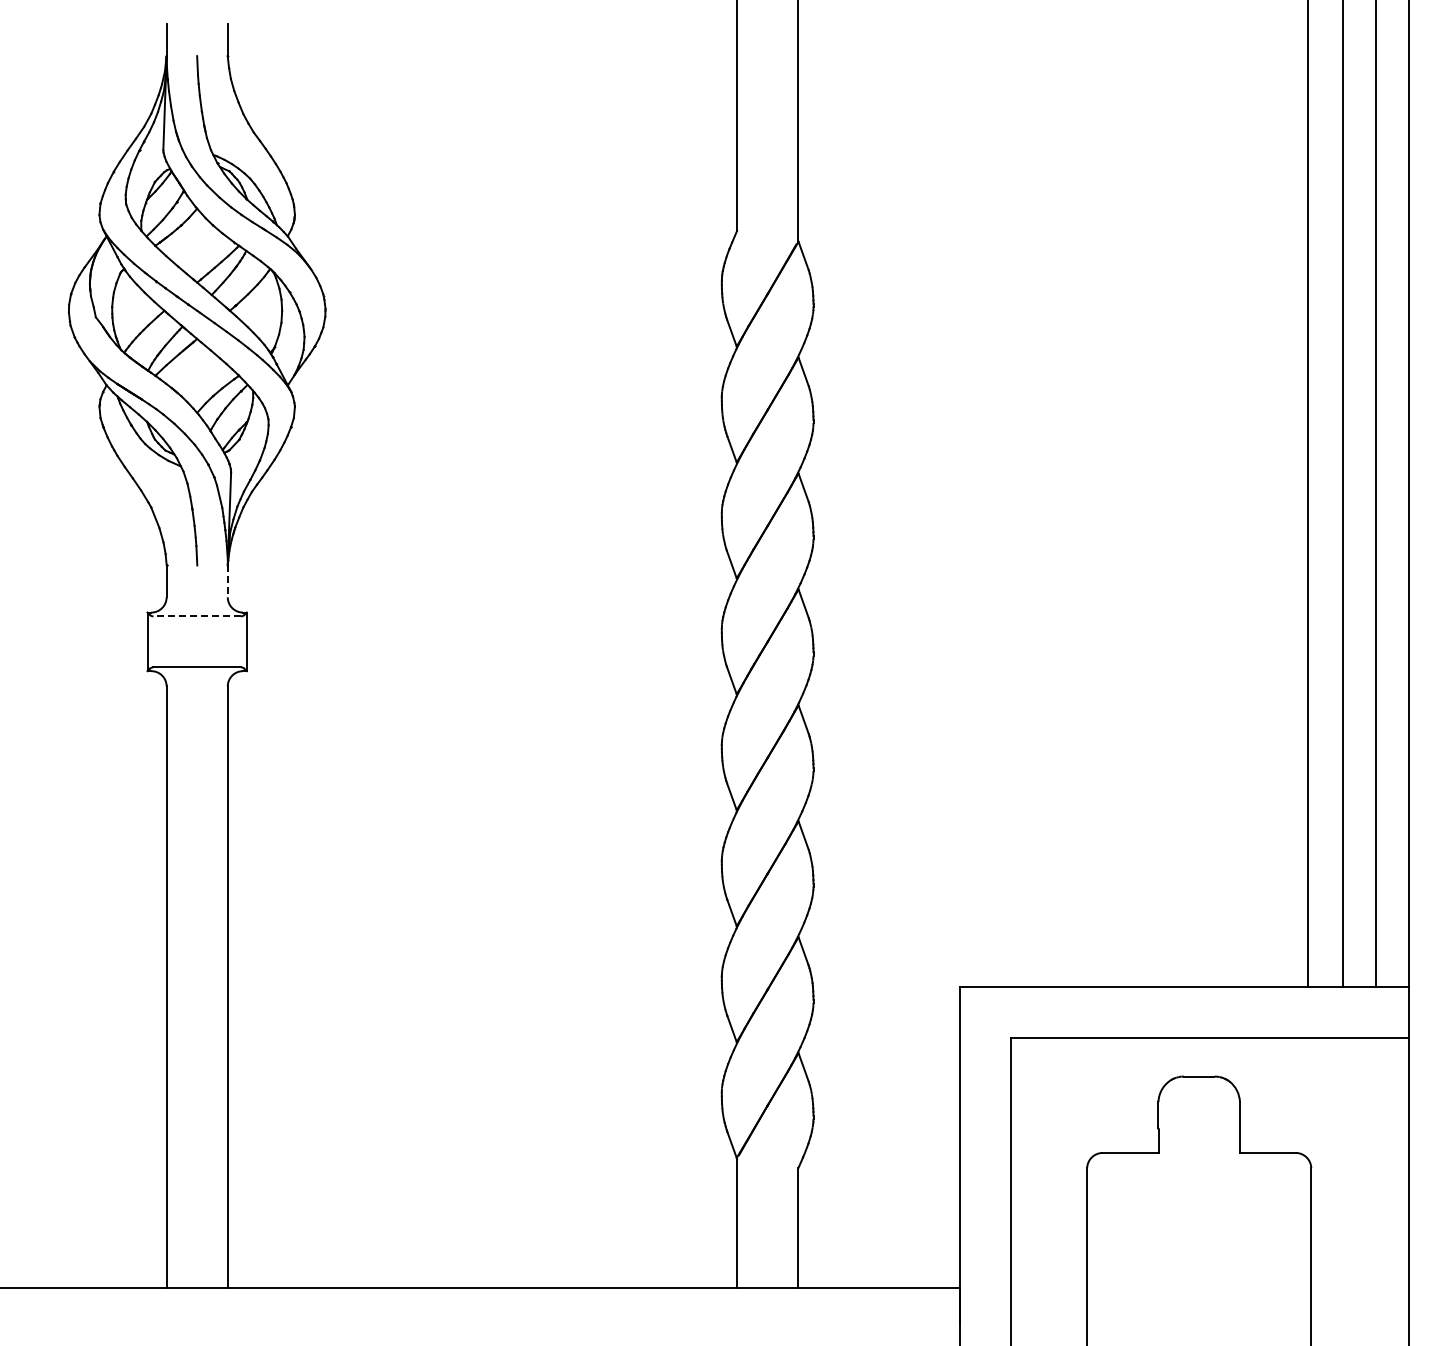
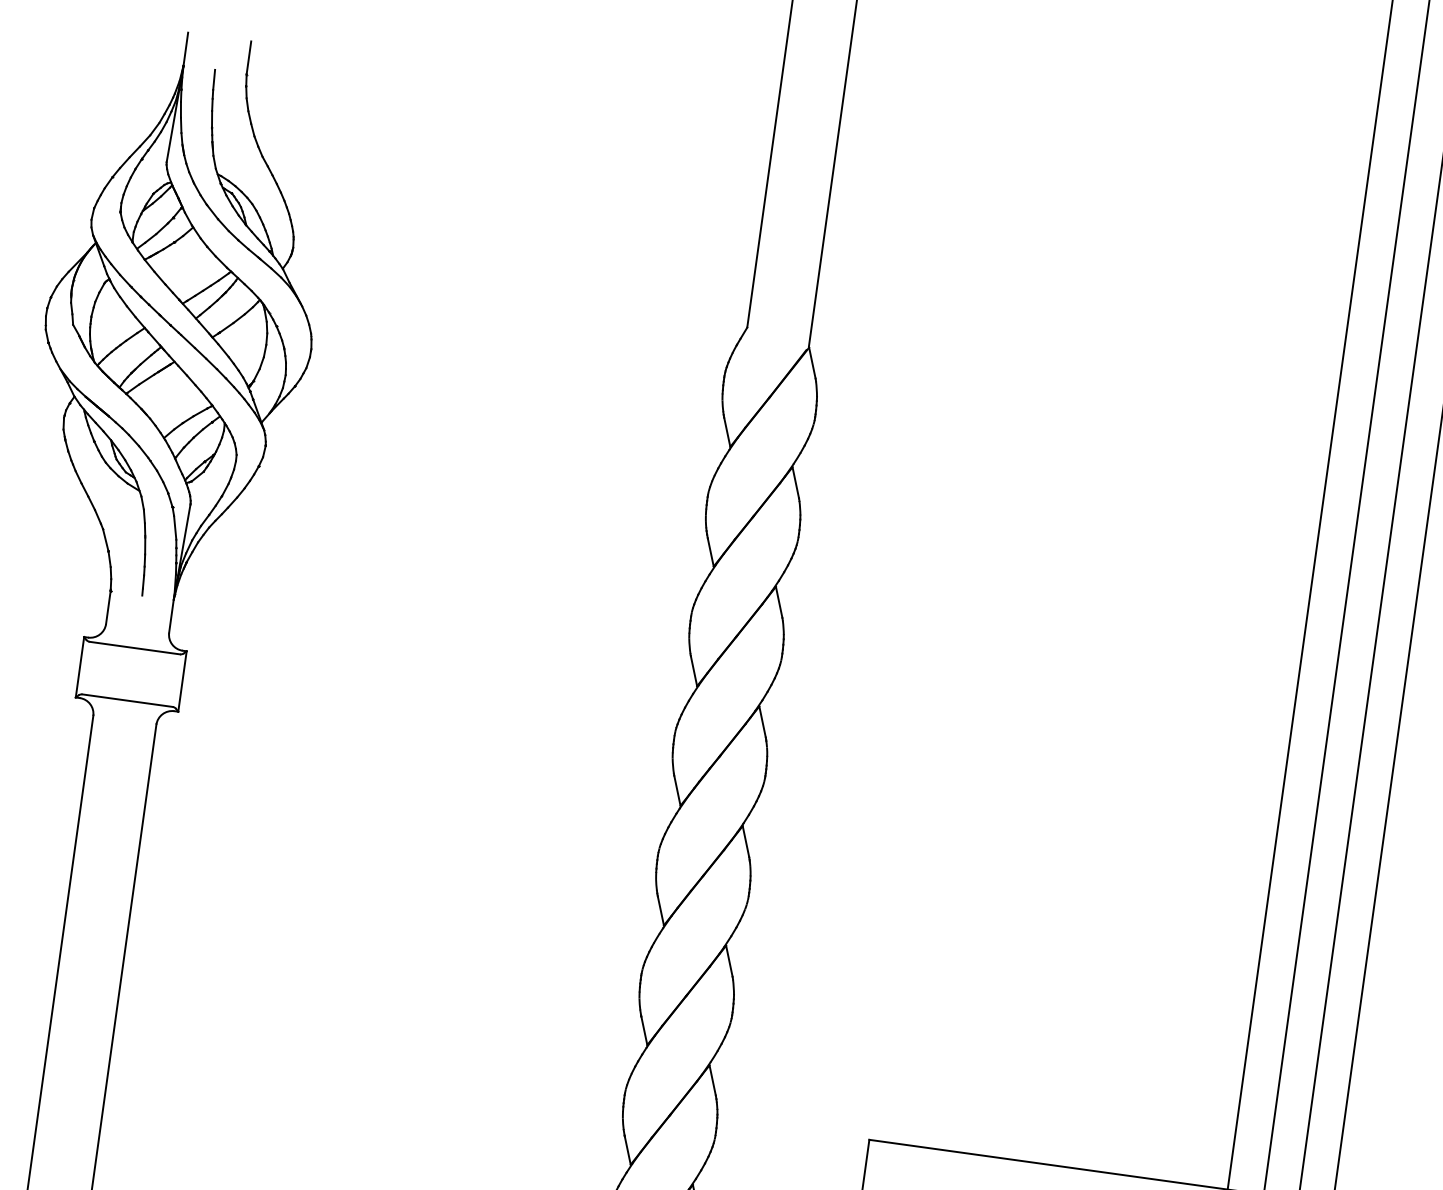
line: (227, 581) -> (171, 616), dashed -> solid
line: (197, 616) -> (135, 648), dashed -> solid

